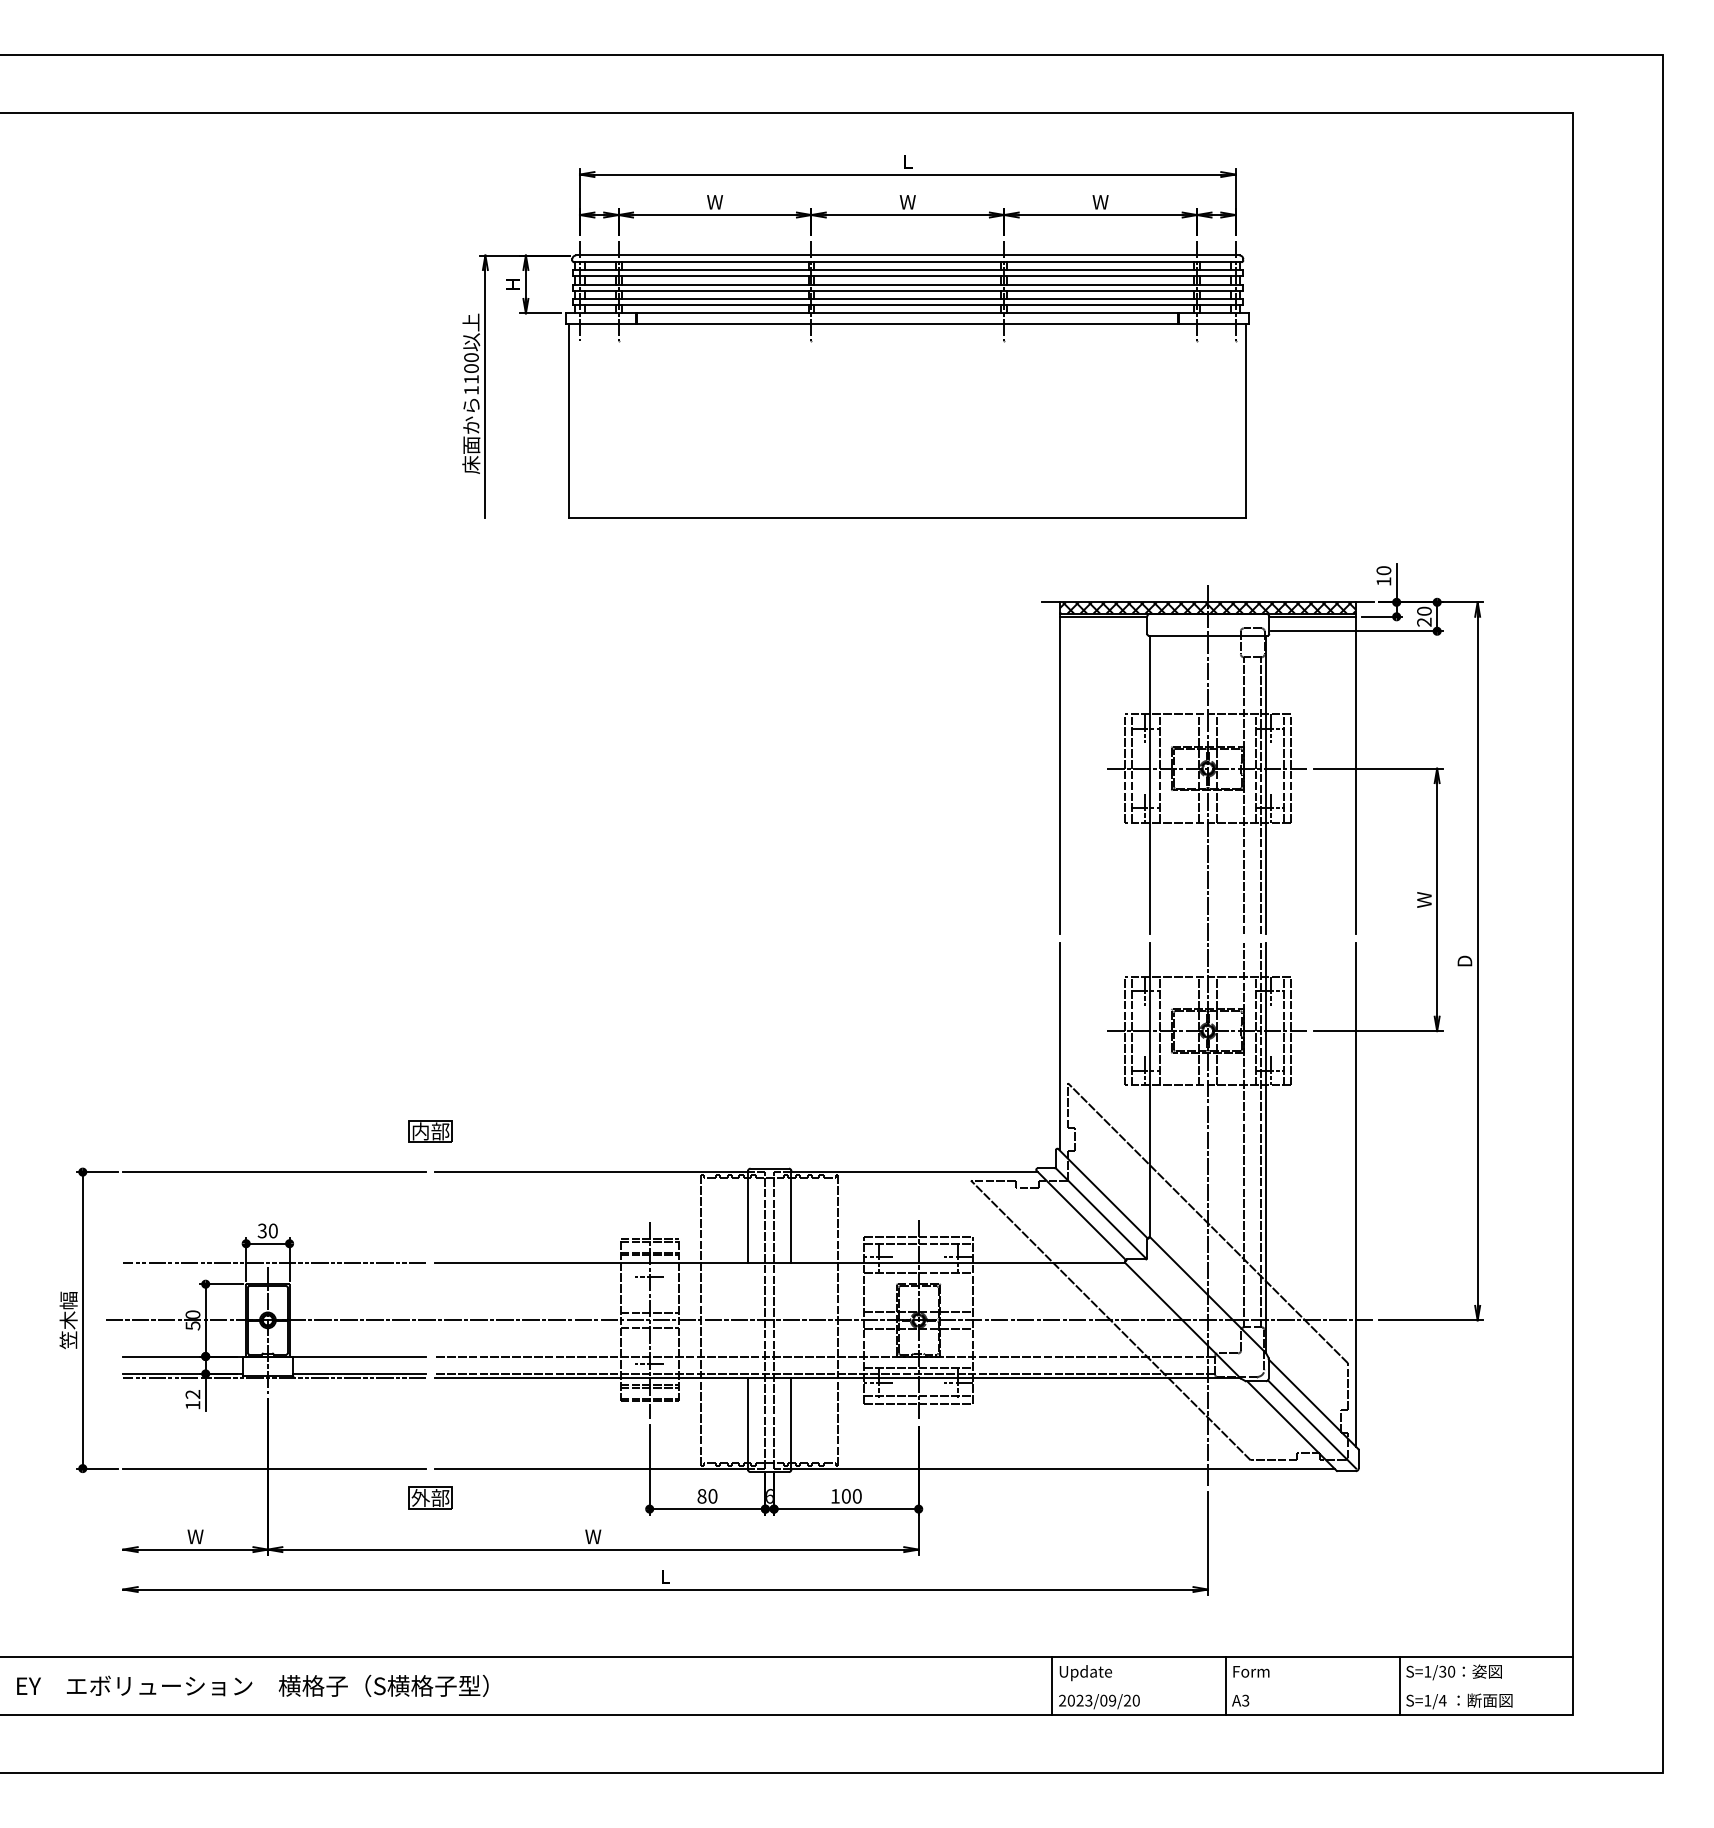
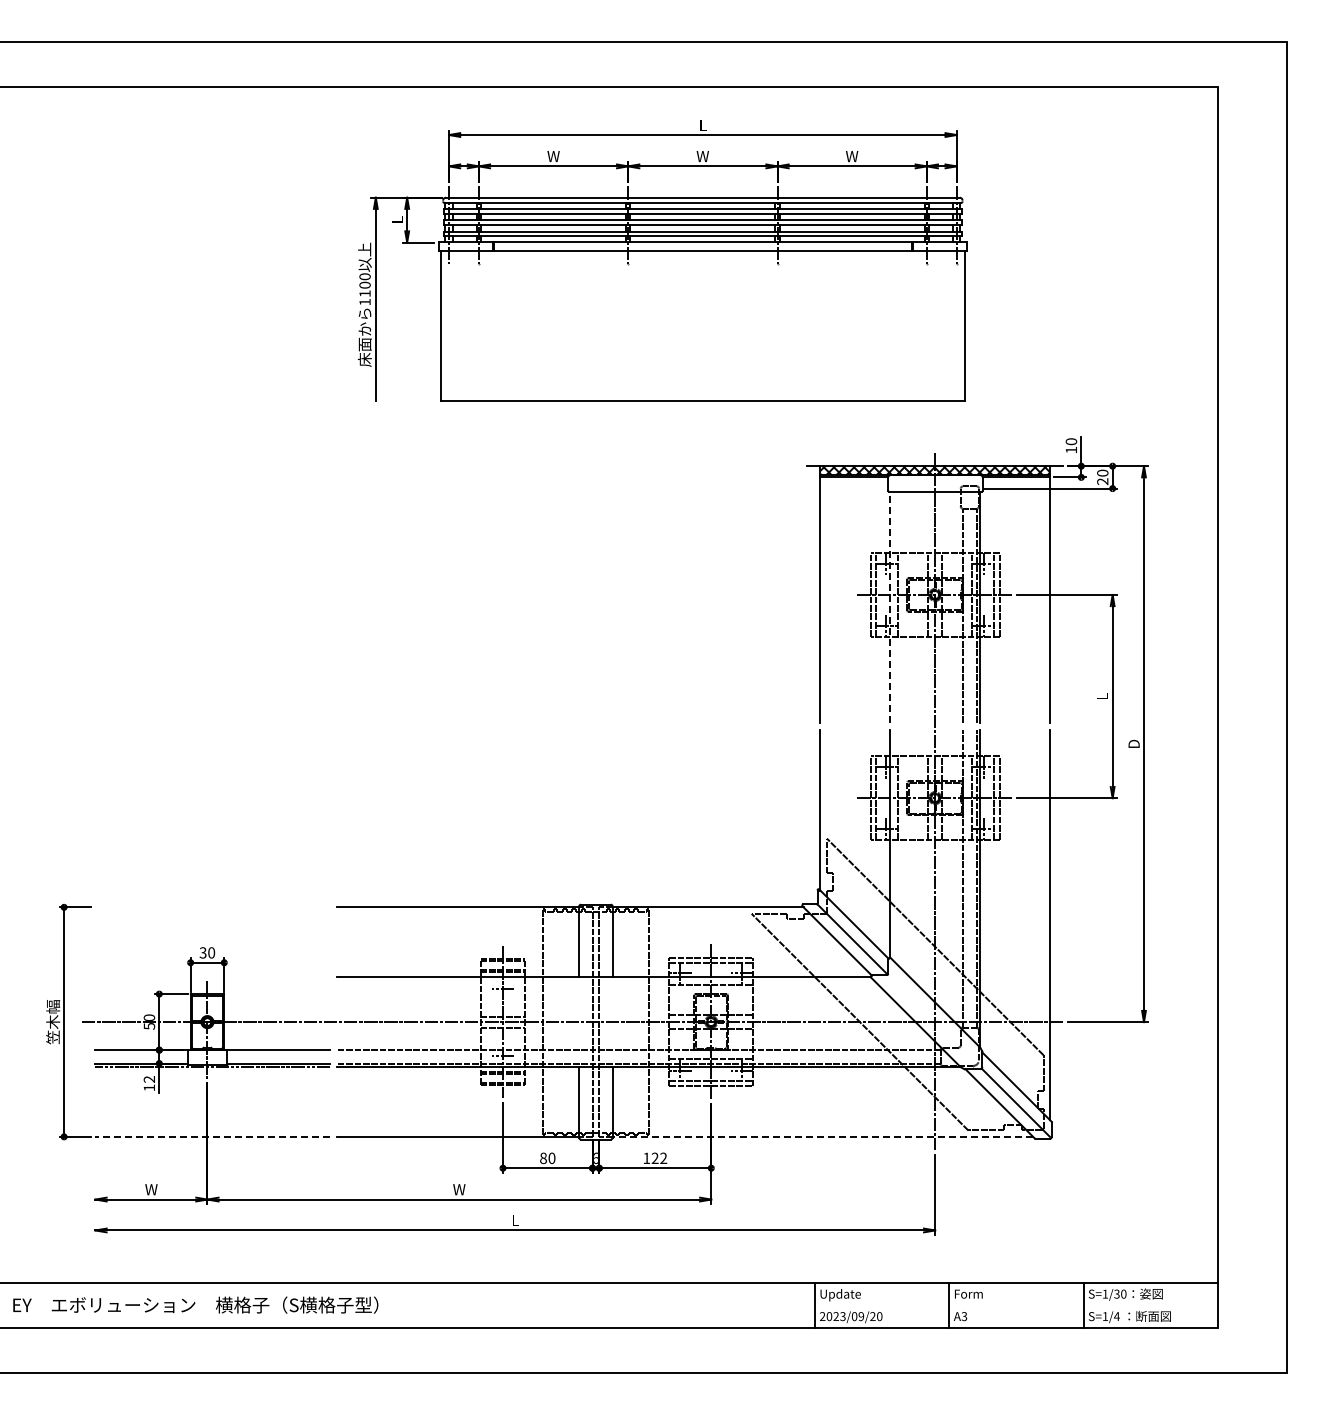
text: (513, 283) -> (397, 219), H -> L
line: (1150, 784) -> (890, 607), solid -> dashed
text: (1424, 899) -> (1102, 696), W -> L
part: (430, 1131) -> (333, 875), removed
line: (274, 1172) -> (212, 907), removed
line: (274, 1262) -> (212, 977), removed
line: (274, 1468) -> (212, 1136), solid -> dashed
line: (1062, 1468) -> (822, 1136), solid -> dashed
text: (851, 1496) -> (659, 1158), 100 -> 122
part: (430, 1497) -> (333, 1159), removed

